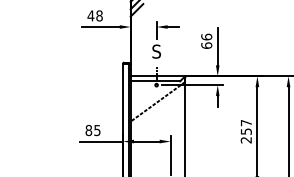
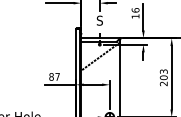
text: (206, 45) -> (135, 16), 66 -> 16
text: (245, 127) -> (163, 74), 257 -> 203
text: (97, 130) -> (57, 76), 85 -> 87

